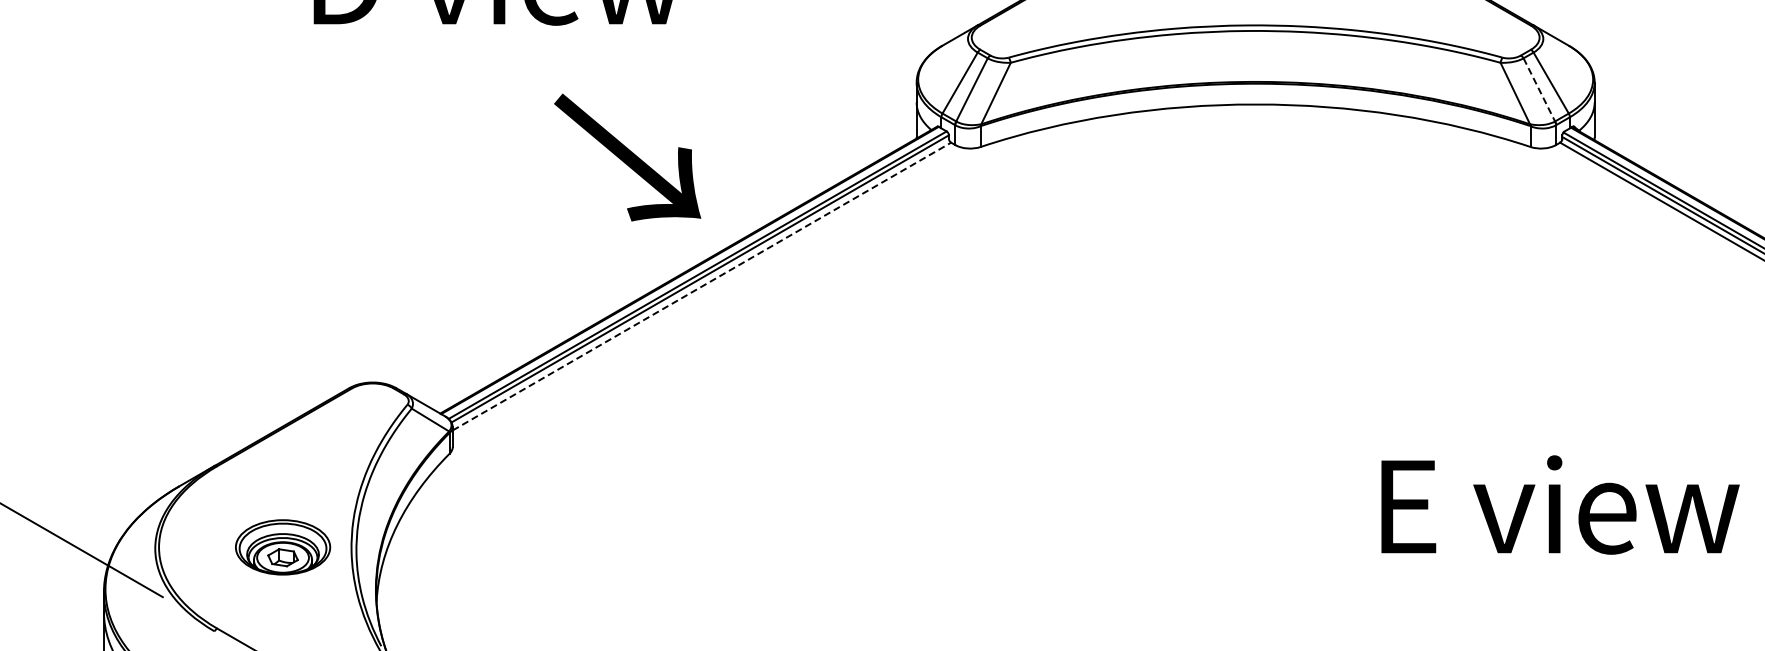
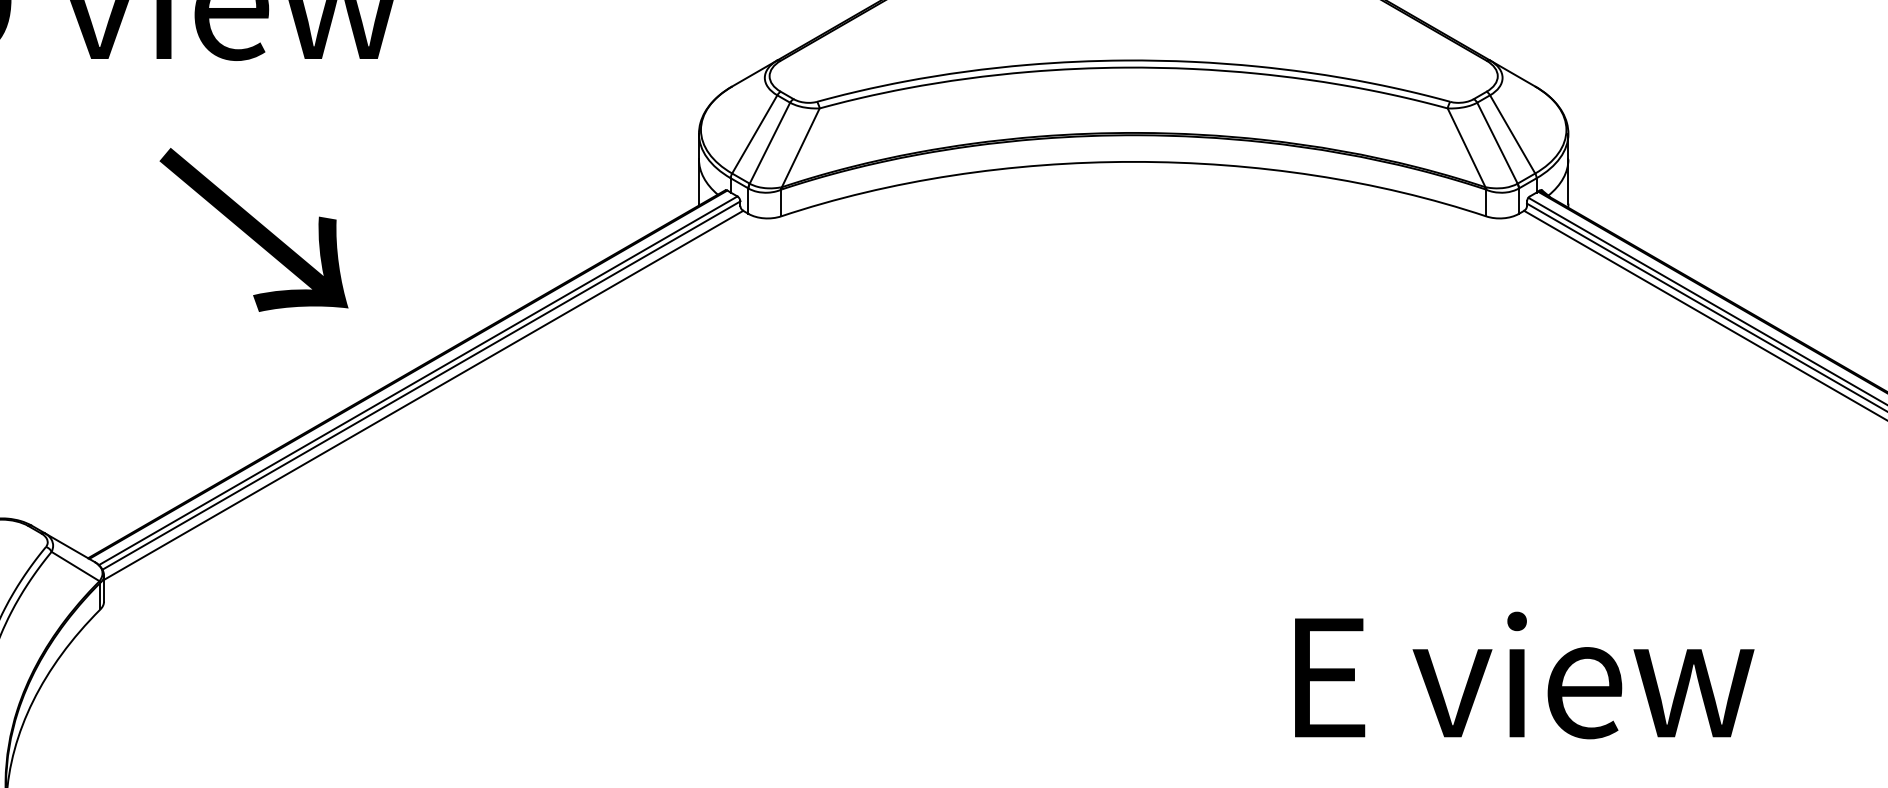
line: (1539, 90) -> (1497, 143), dashed -> solid
text: (627, 157) -> (253, 229), moved
line: (701, 286) -> (423, 395), dashed -> solid

